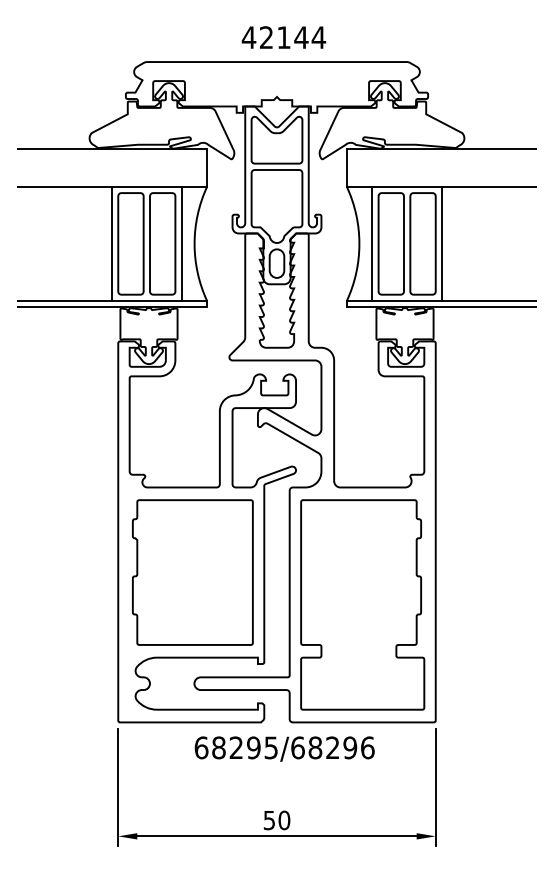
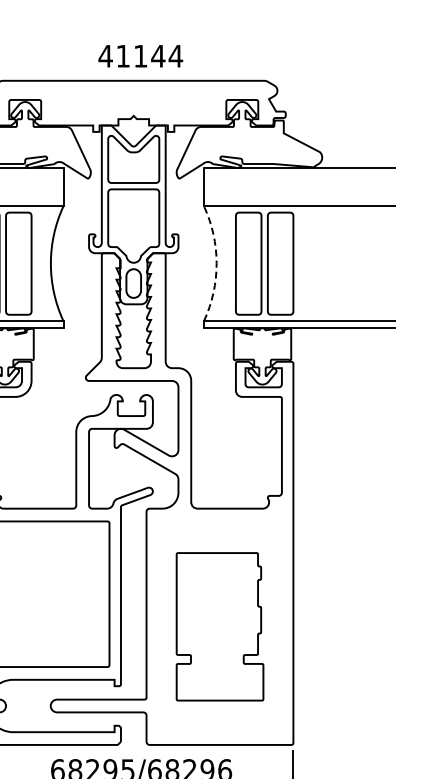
text: (266, 37) -> (123, 56), 42144 -> 41144
line: (181, 243) -> (37, 263), removed
arc: (359, 243) -> (216, 263), solid -> dashed
line: (372, 243) -> (229, 263), removed
line: (442, 243) -> (300, 263), removed
part: (362, 604) -> (219, 626), size x0.7

